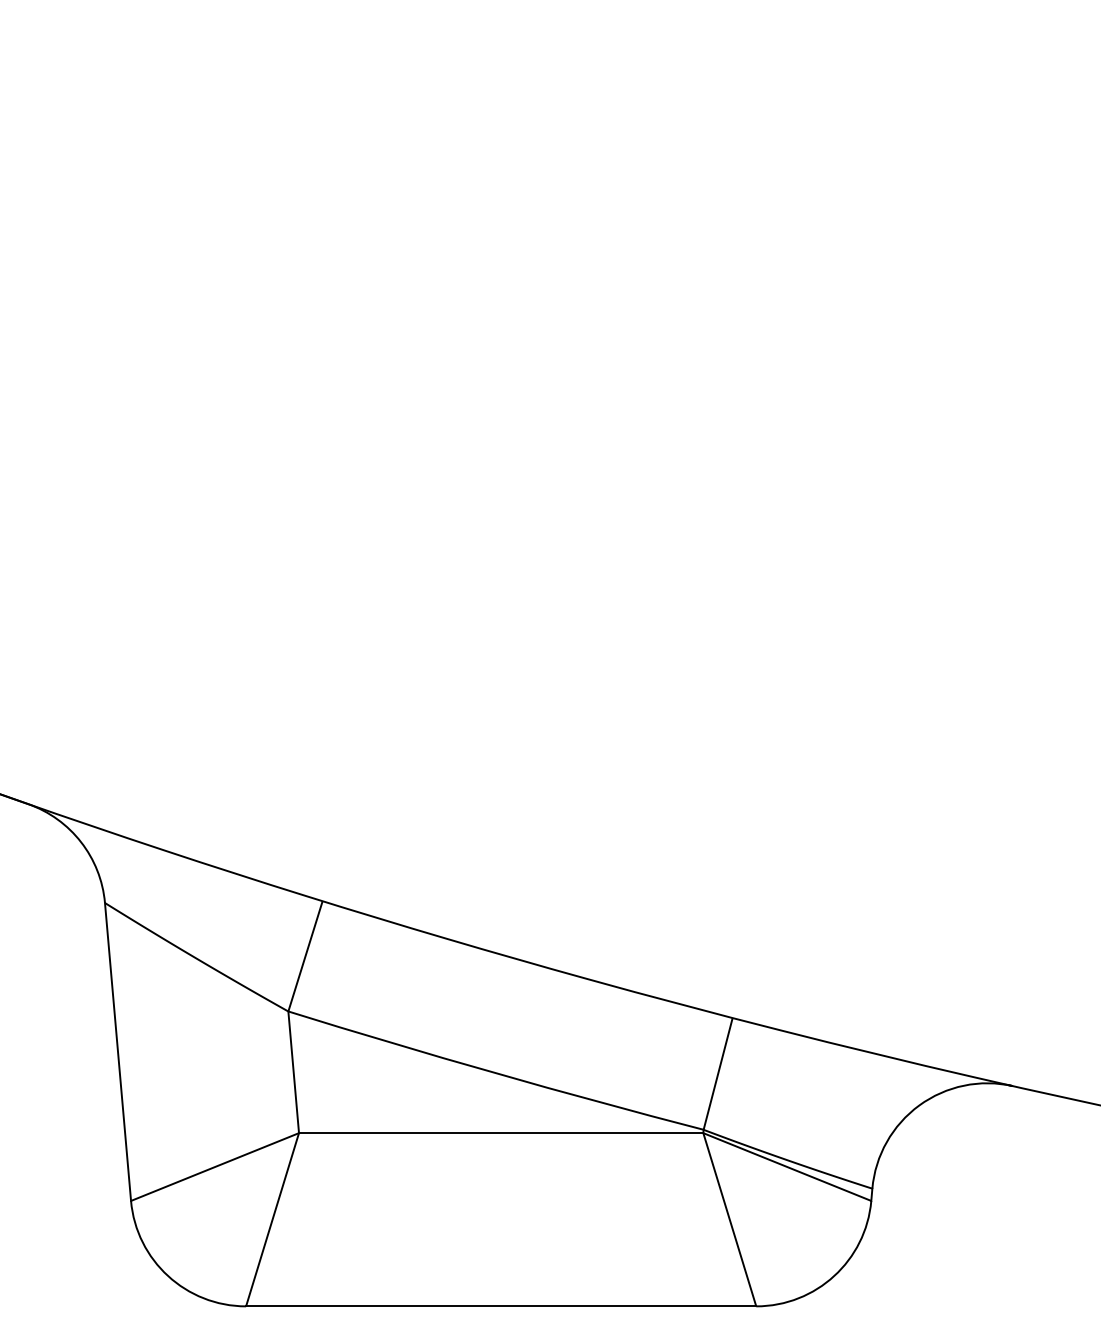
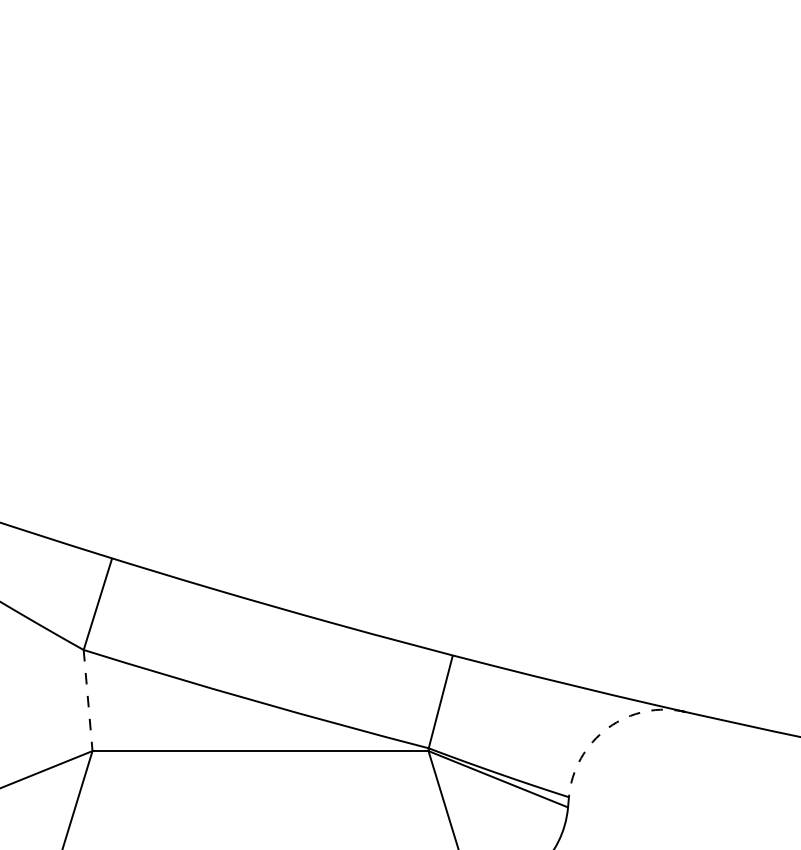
line: (293, 1072) -> (87, 700), solid -> dashed
arc: (919, 1105) -> (608, 728), solid -> dashed

